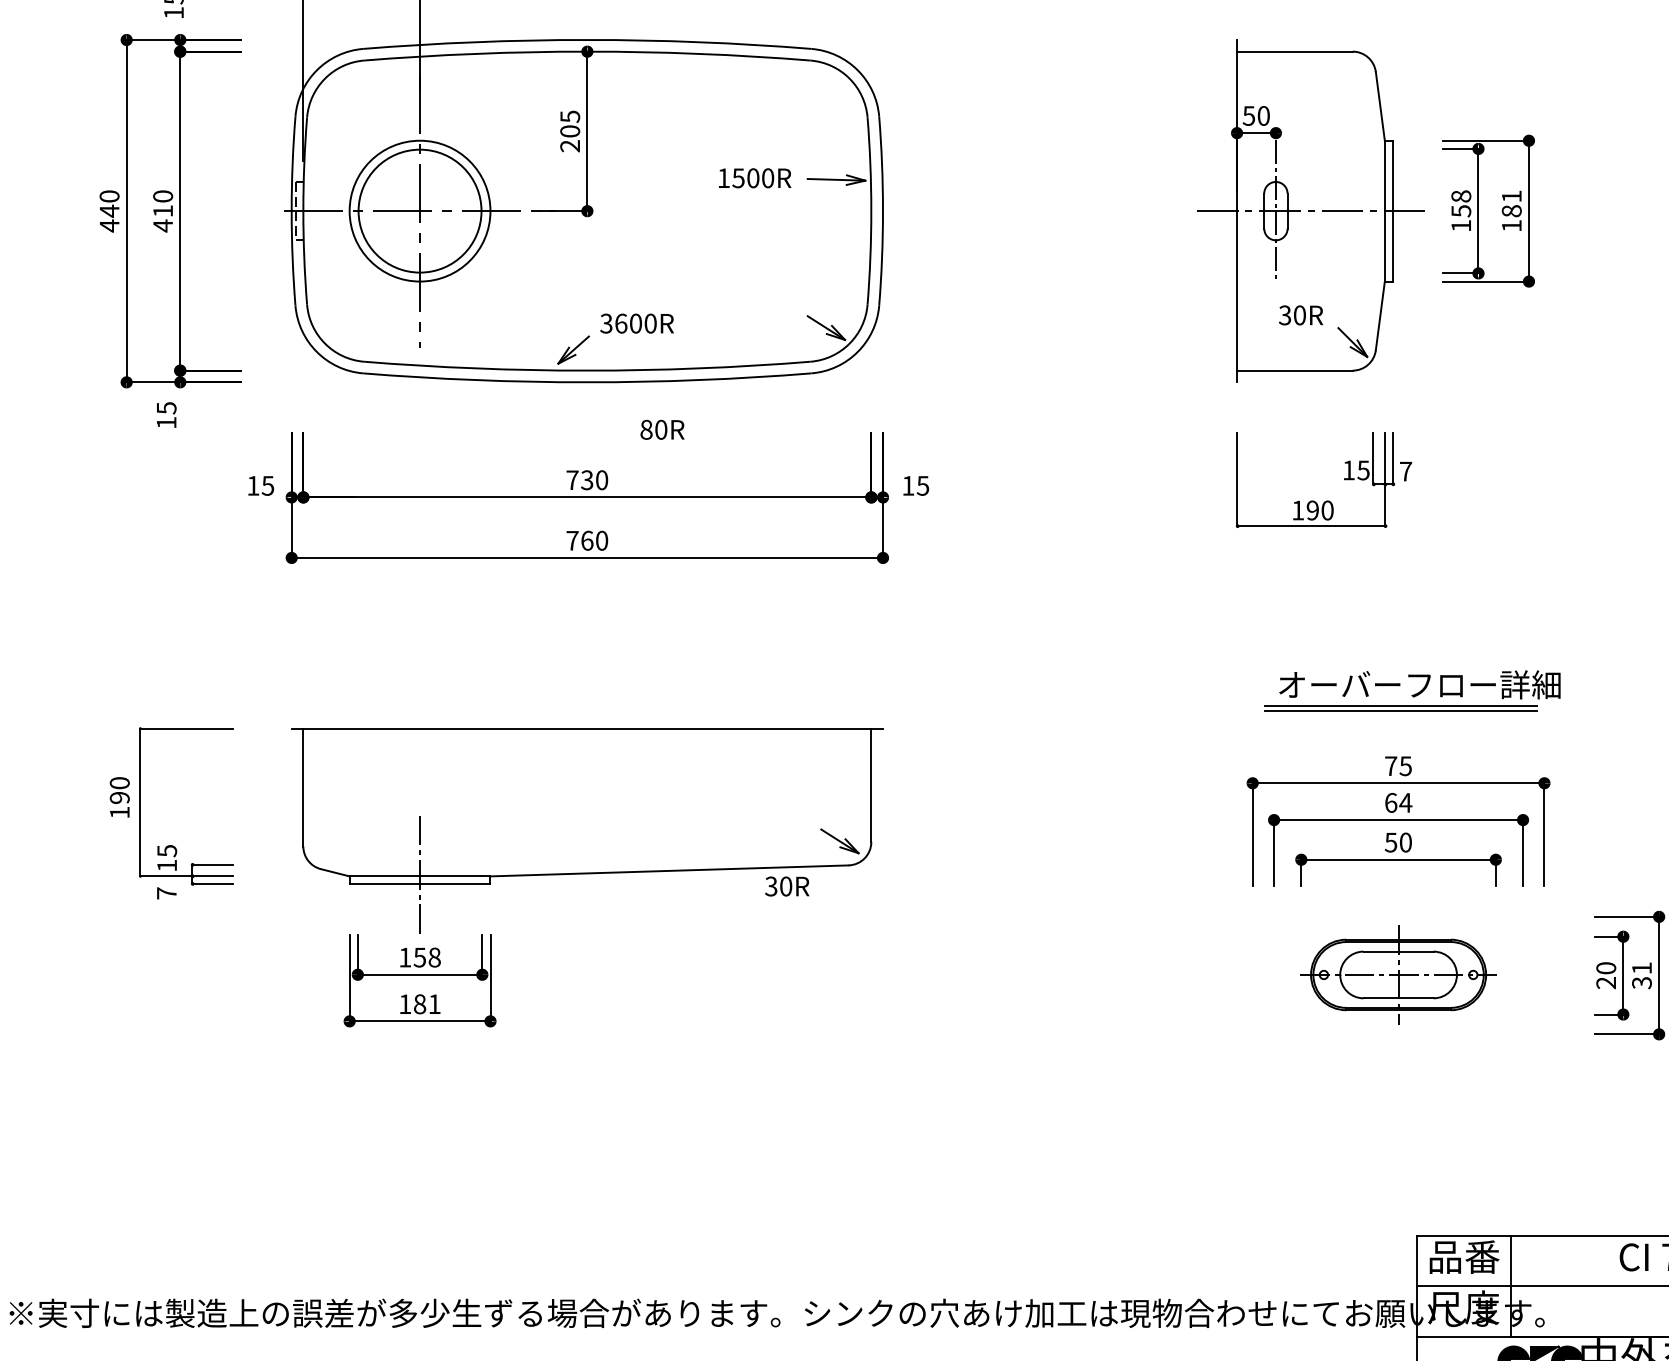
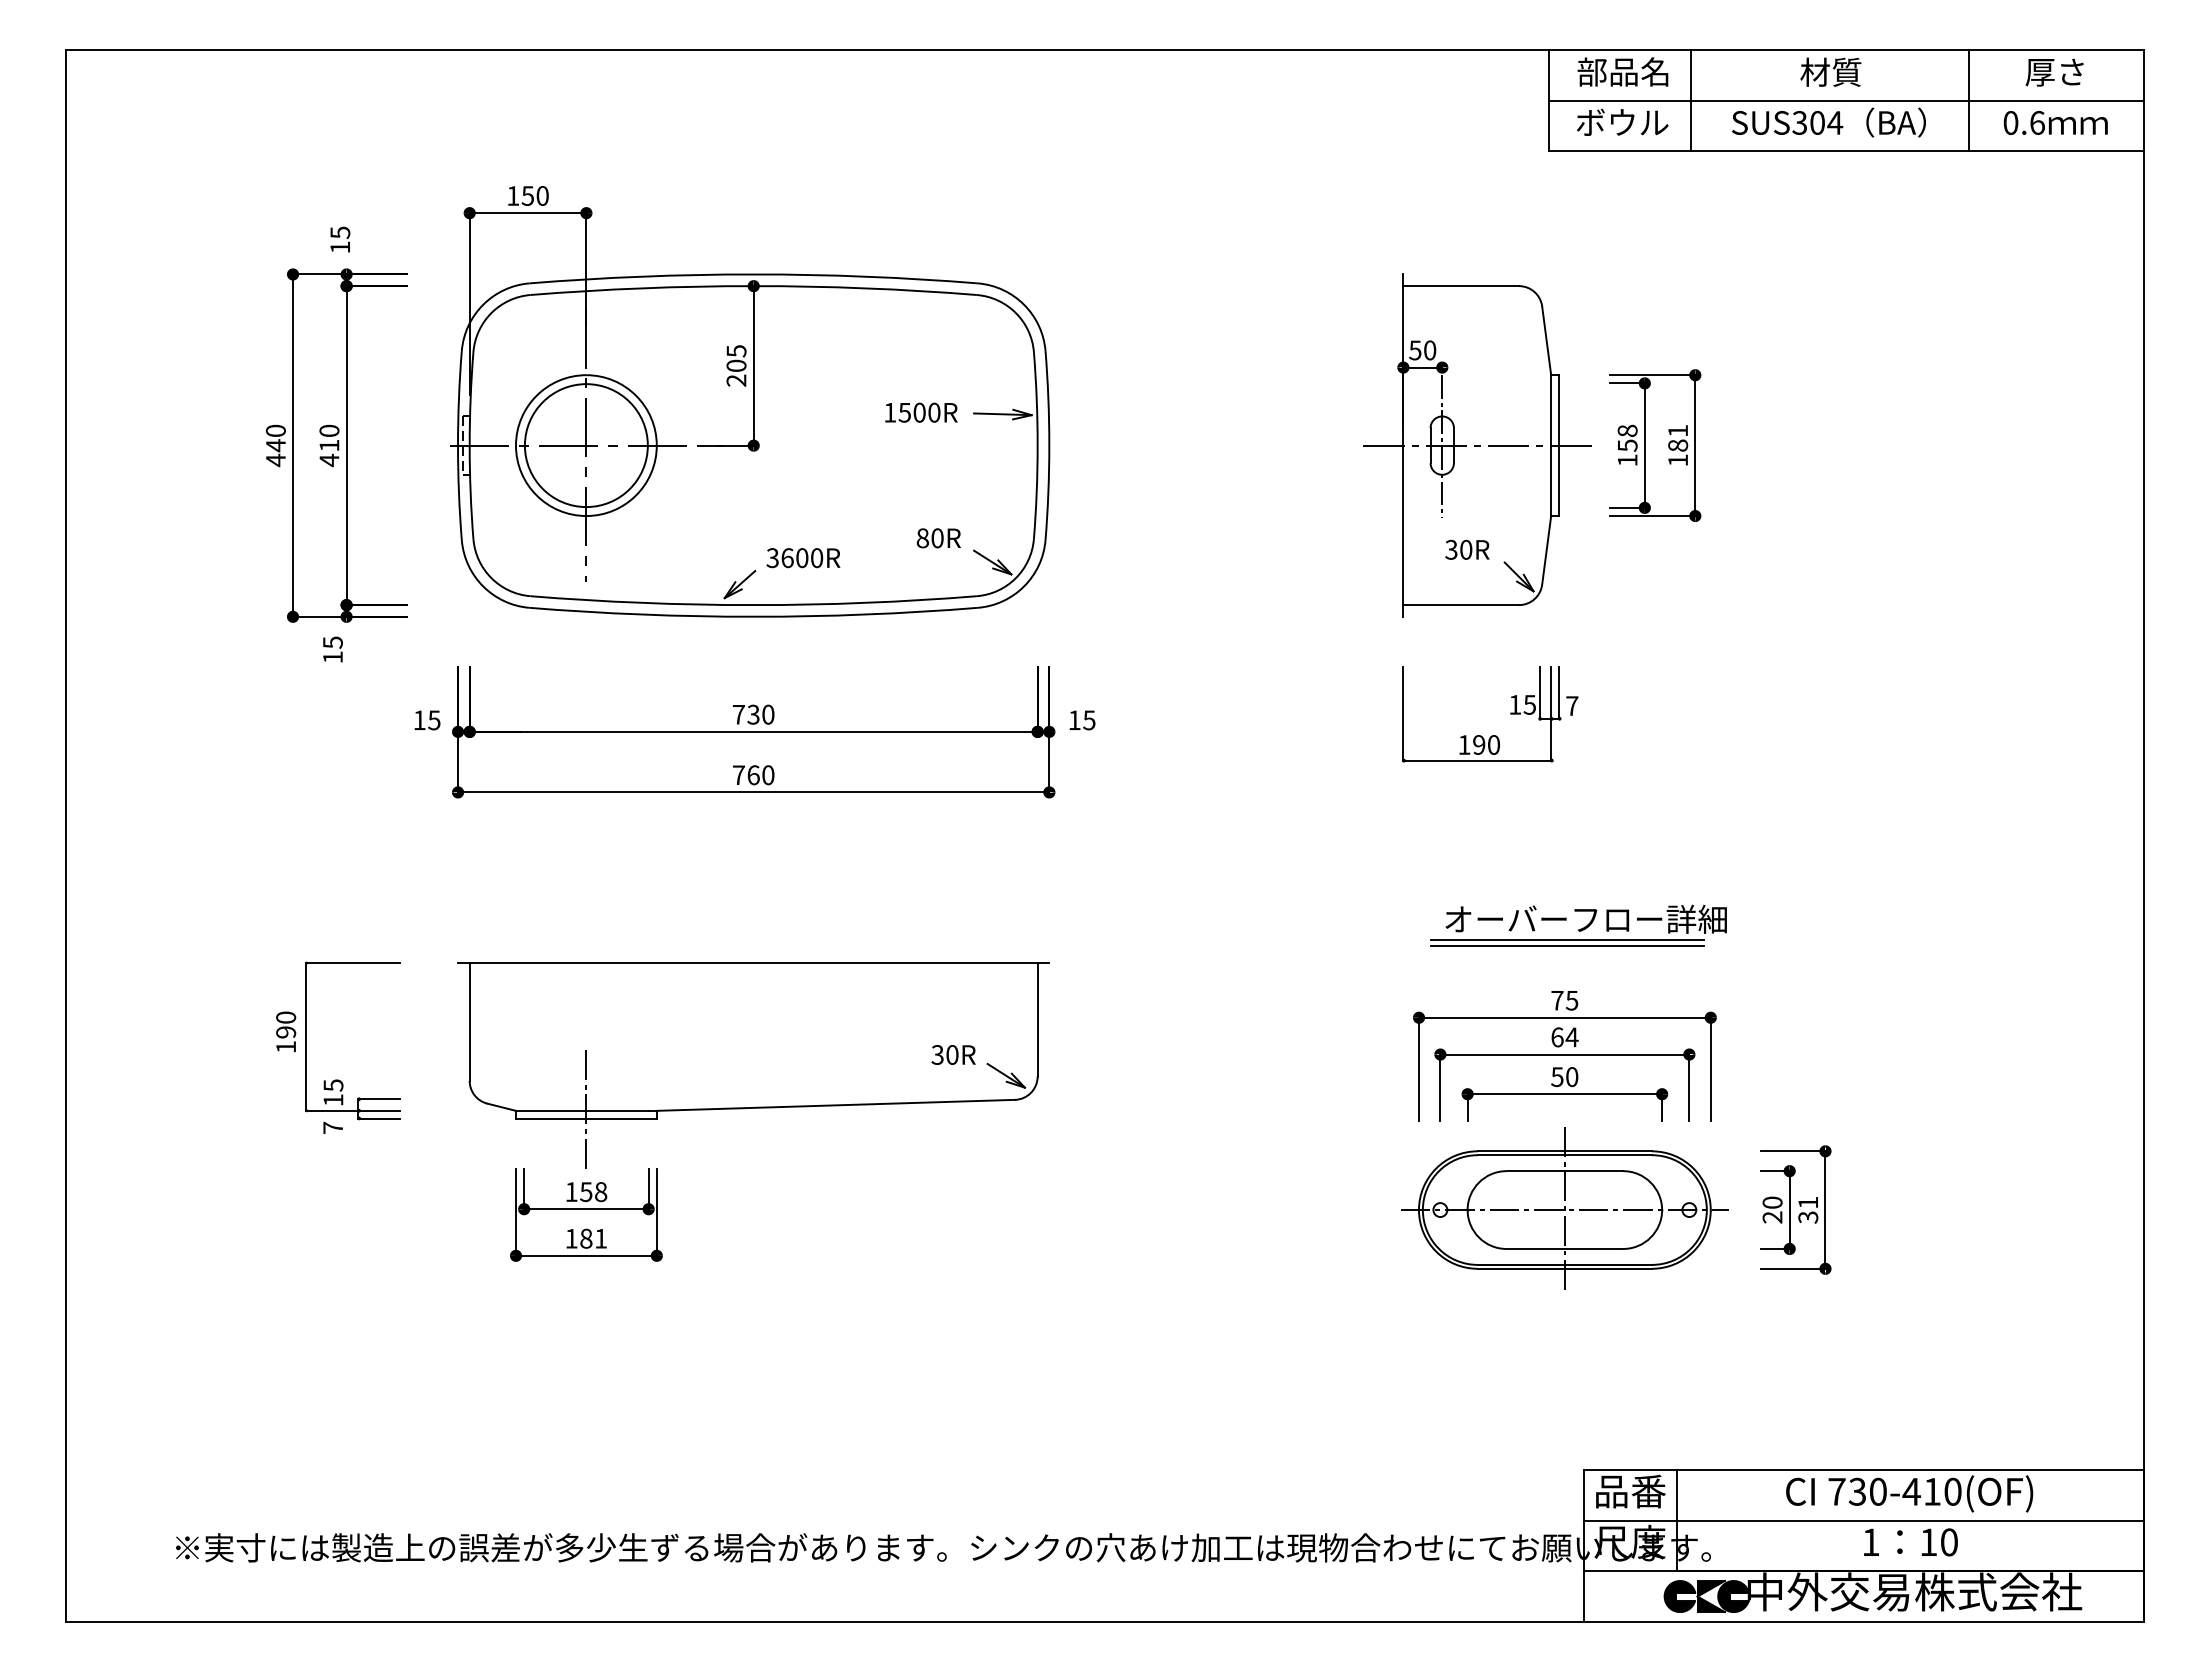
text: (662, 430) -> (938, 538), moved
text: (787, 886) -> (953, 1054), moved
part: (1398, 974) -> (1564, 1208), size x1.67

